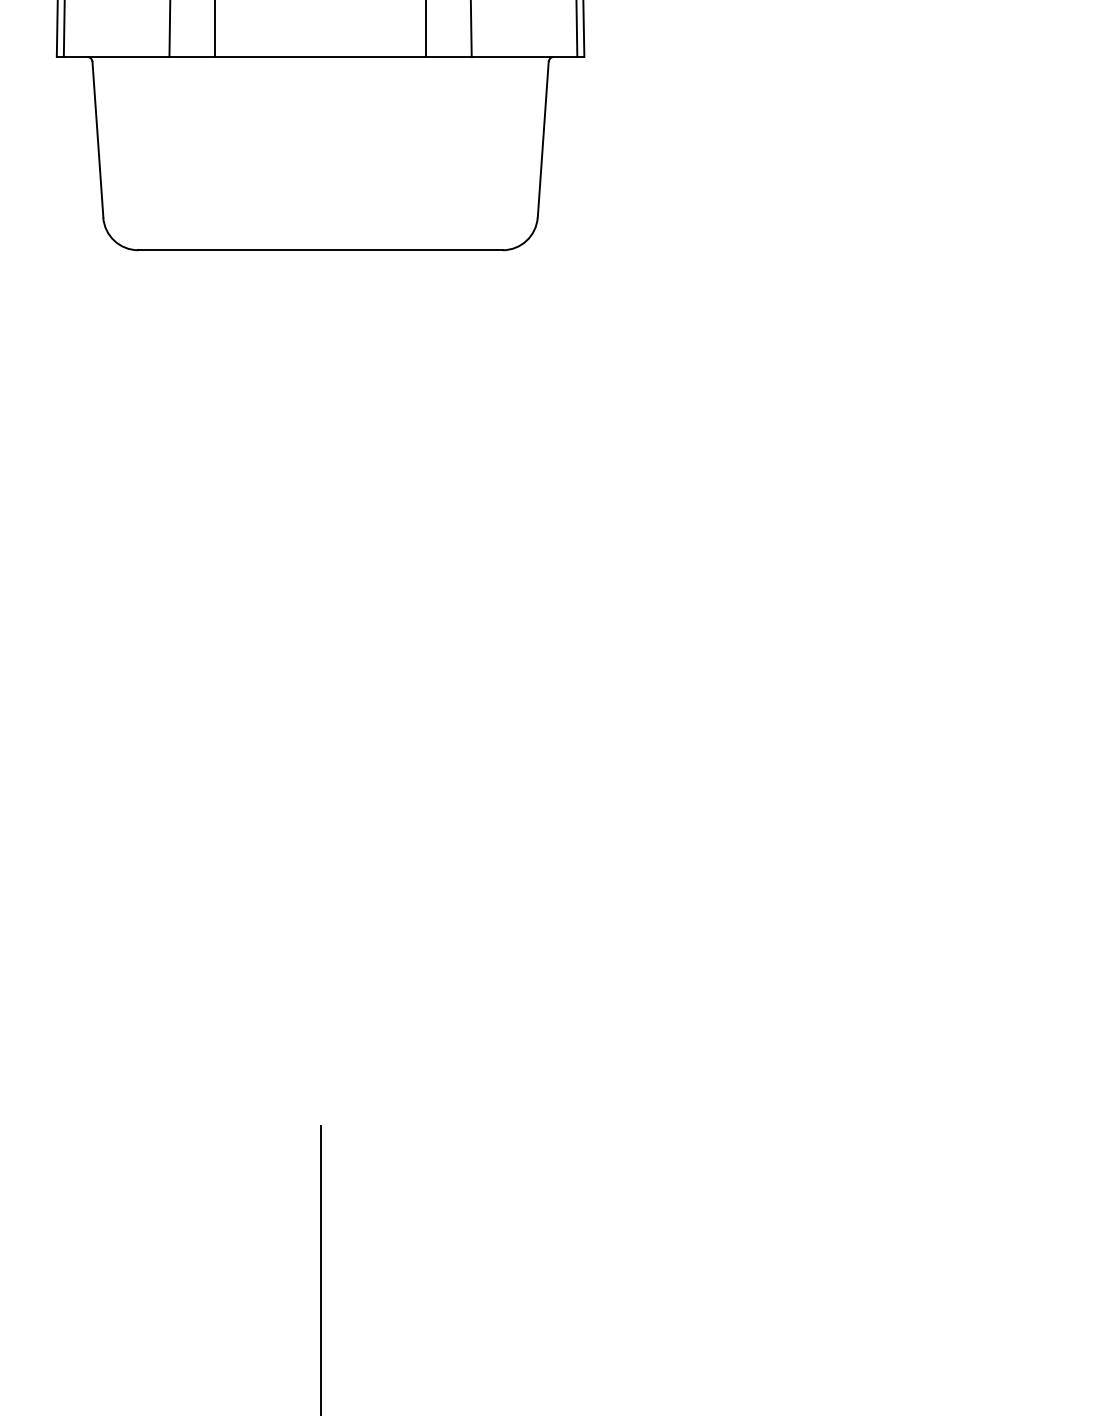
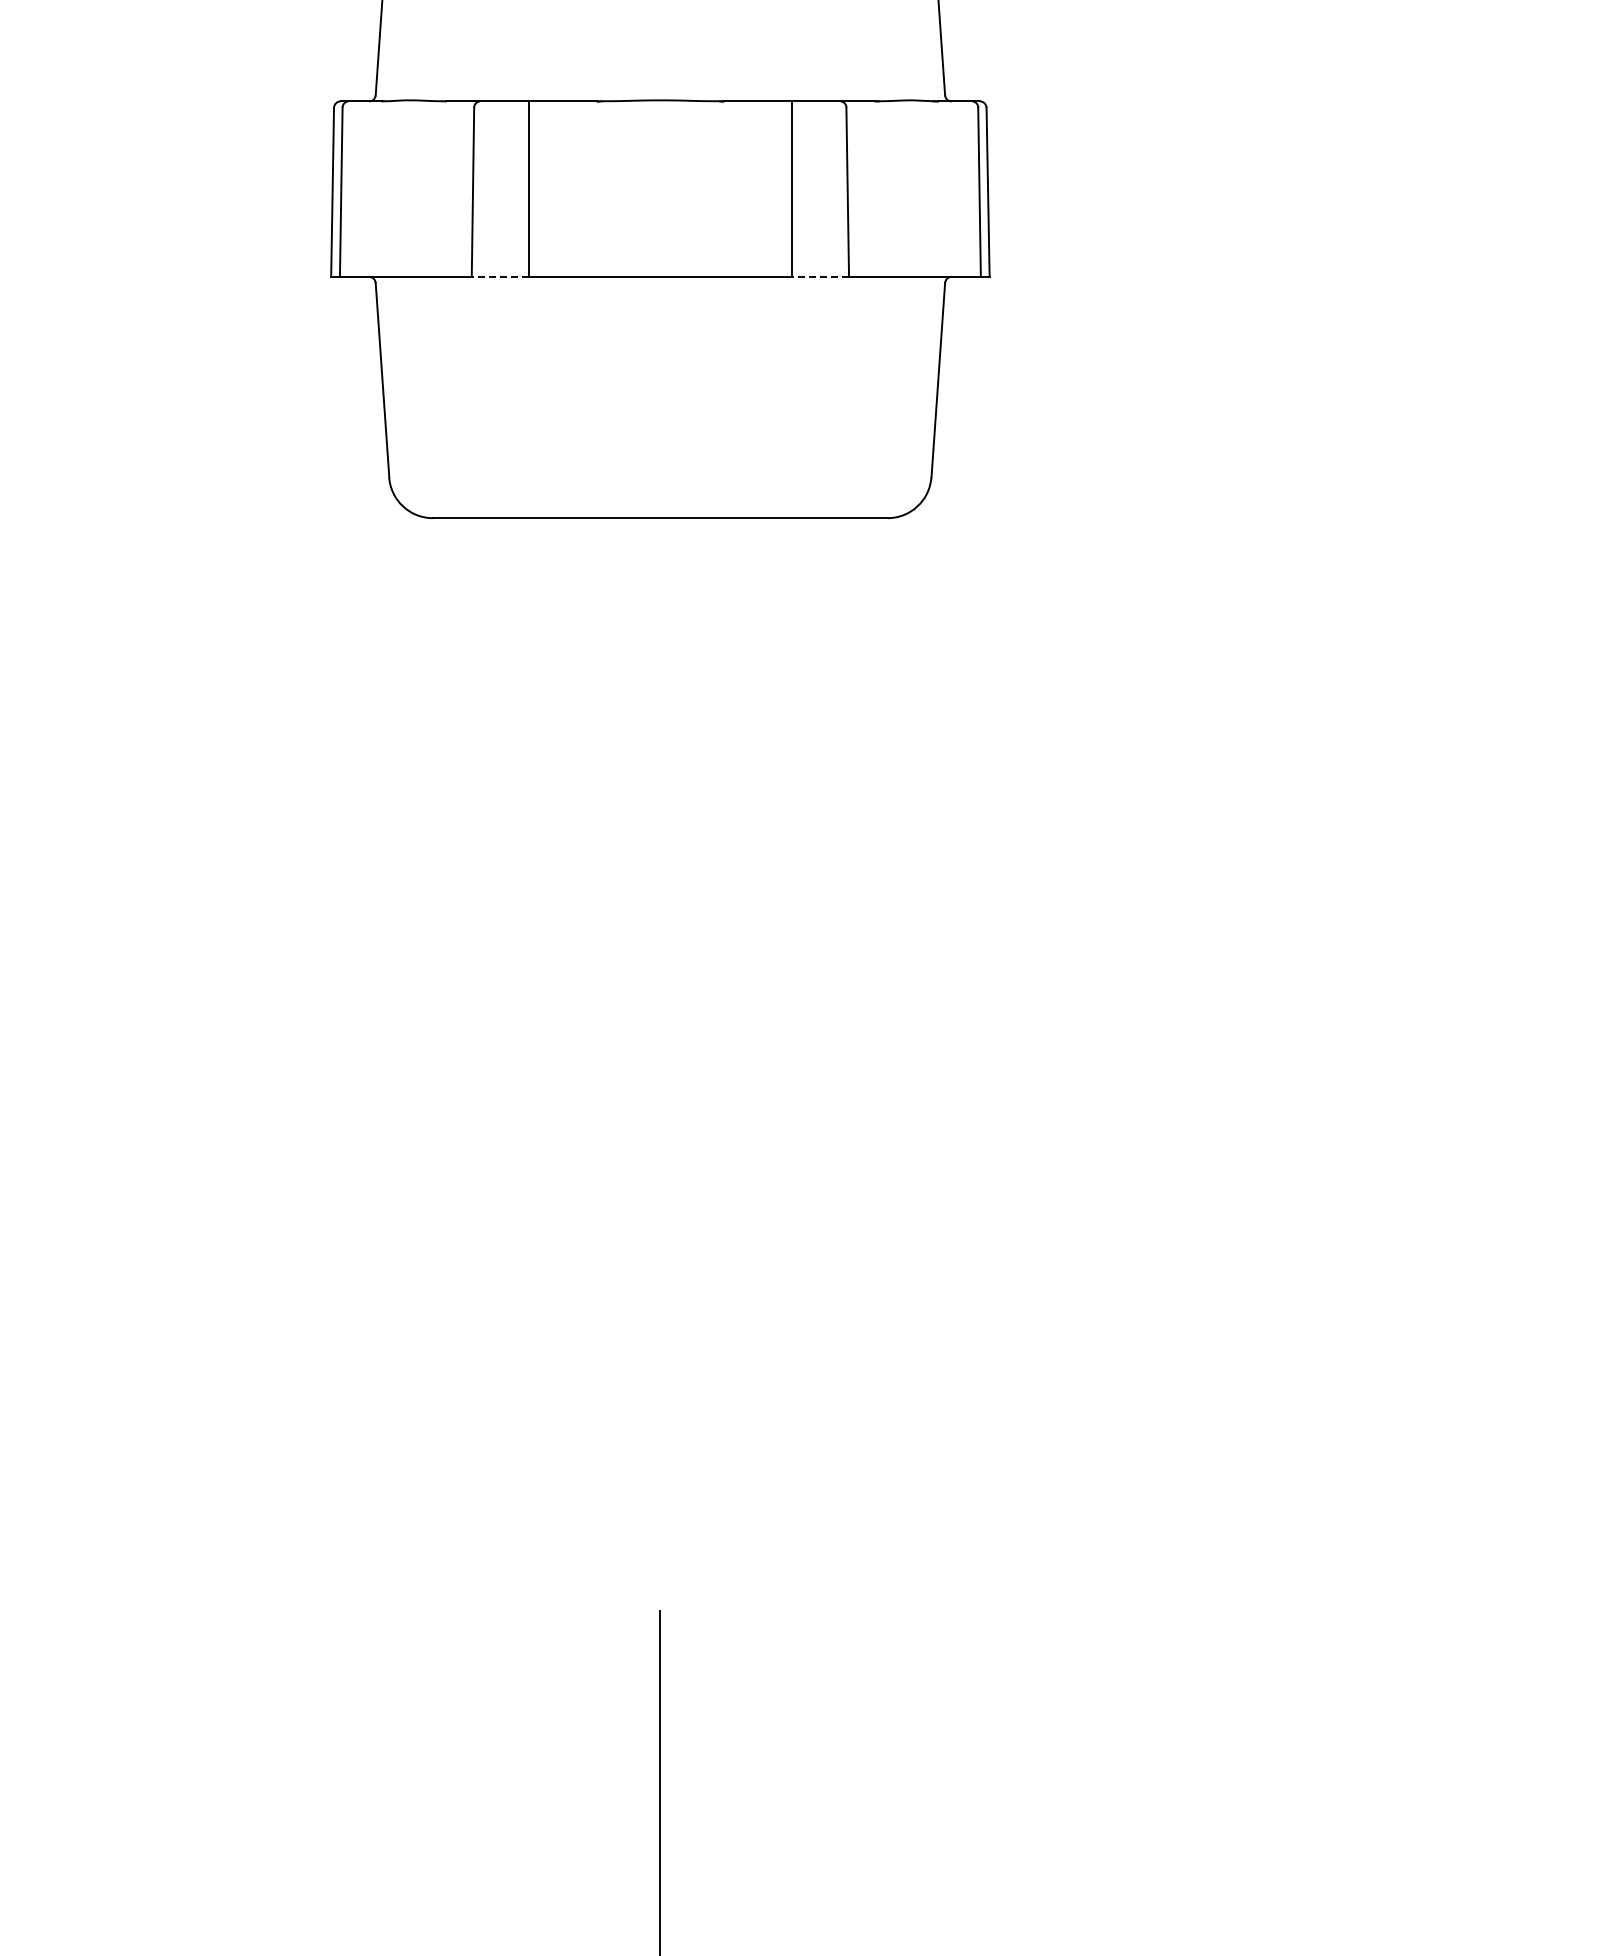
line: (191, 56) -> (499, 276), solid -> dashed
line: (448, 56) -> (820, 276), solid -> dashed

